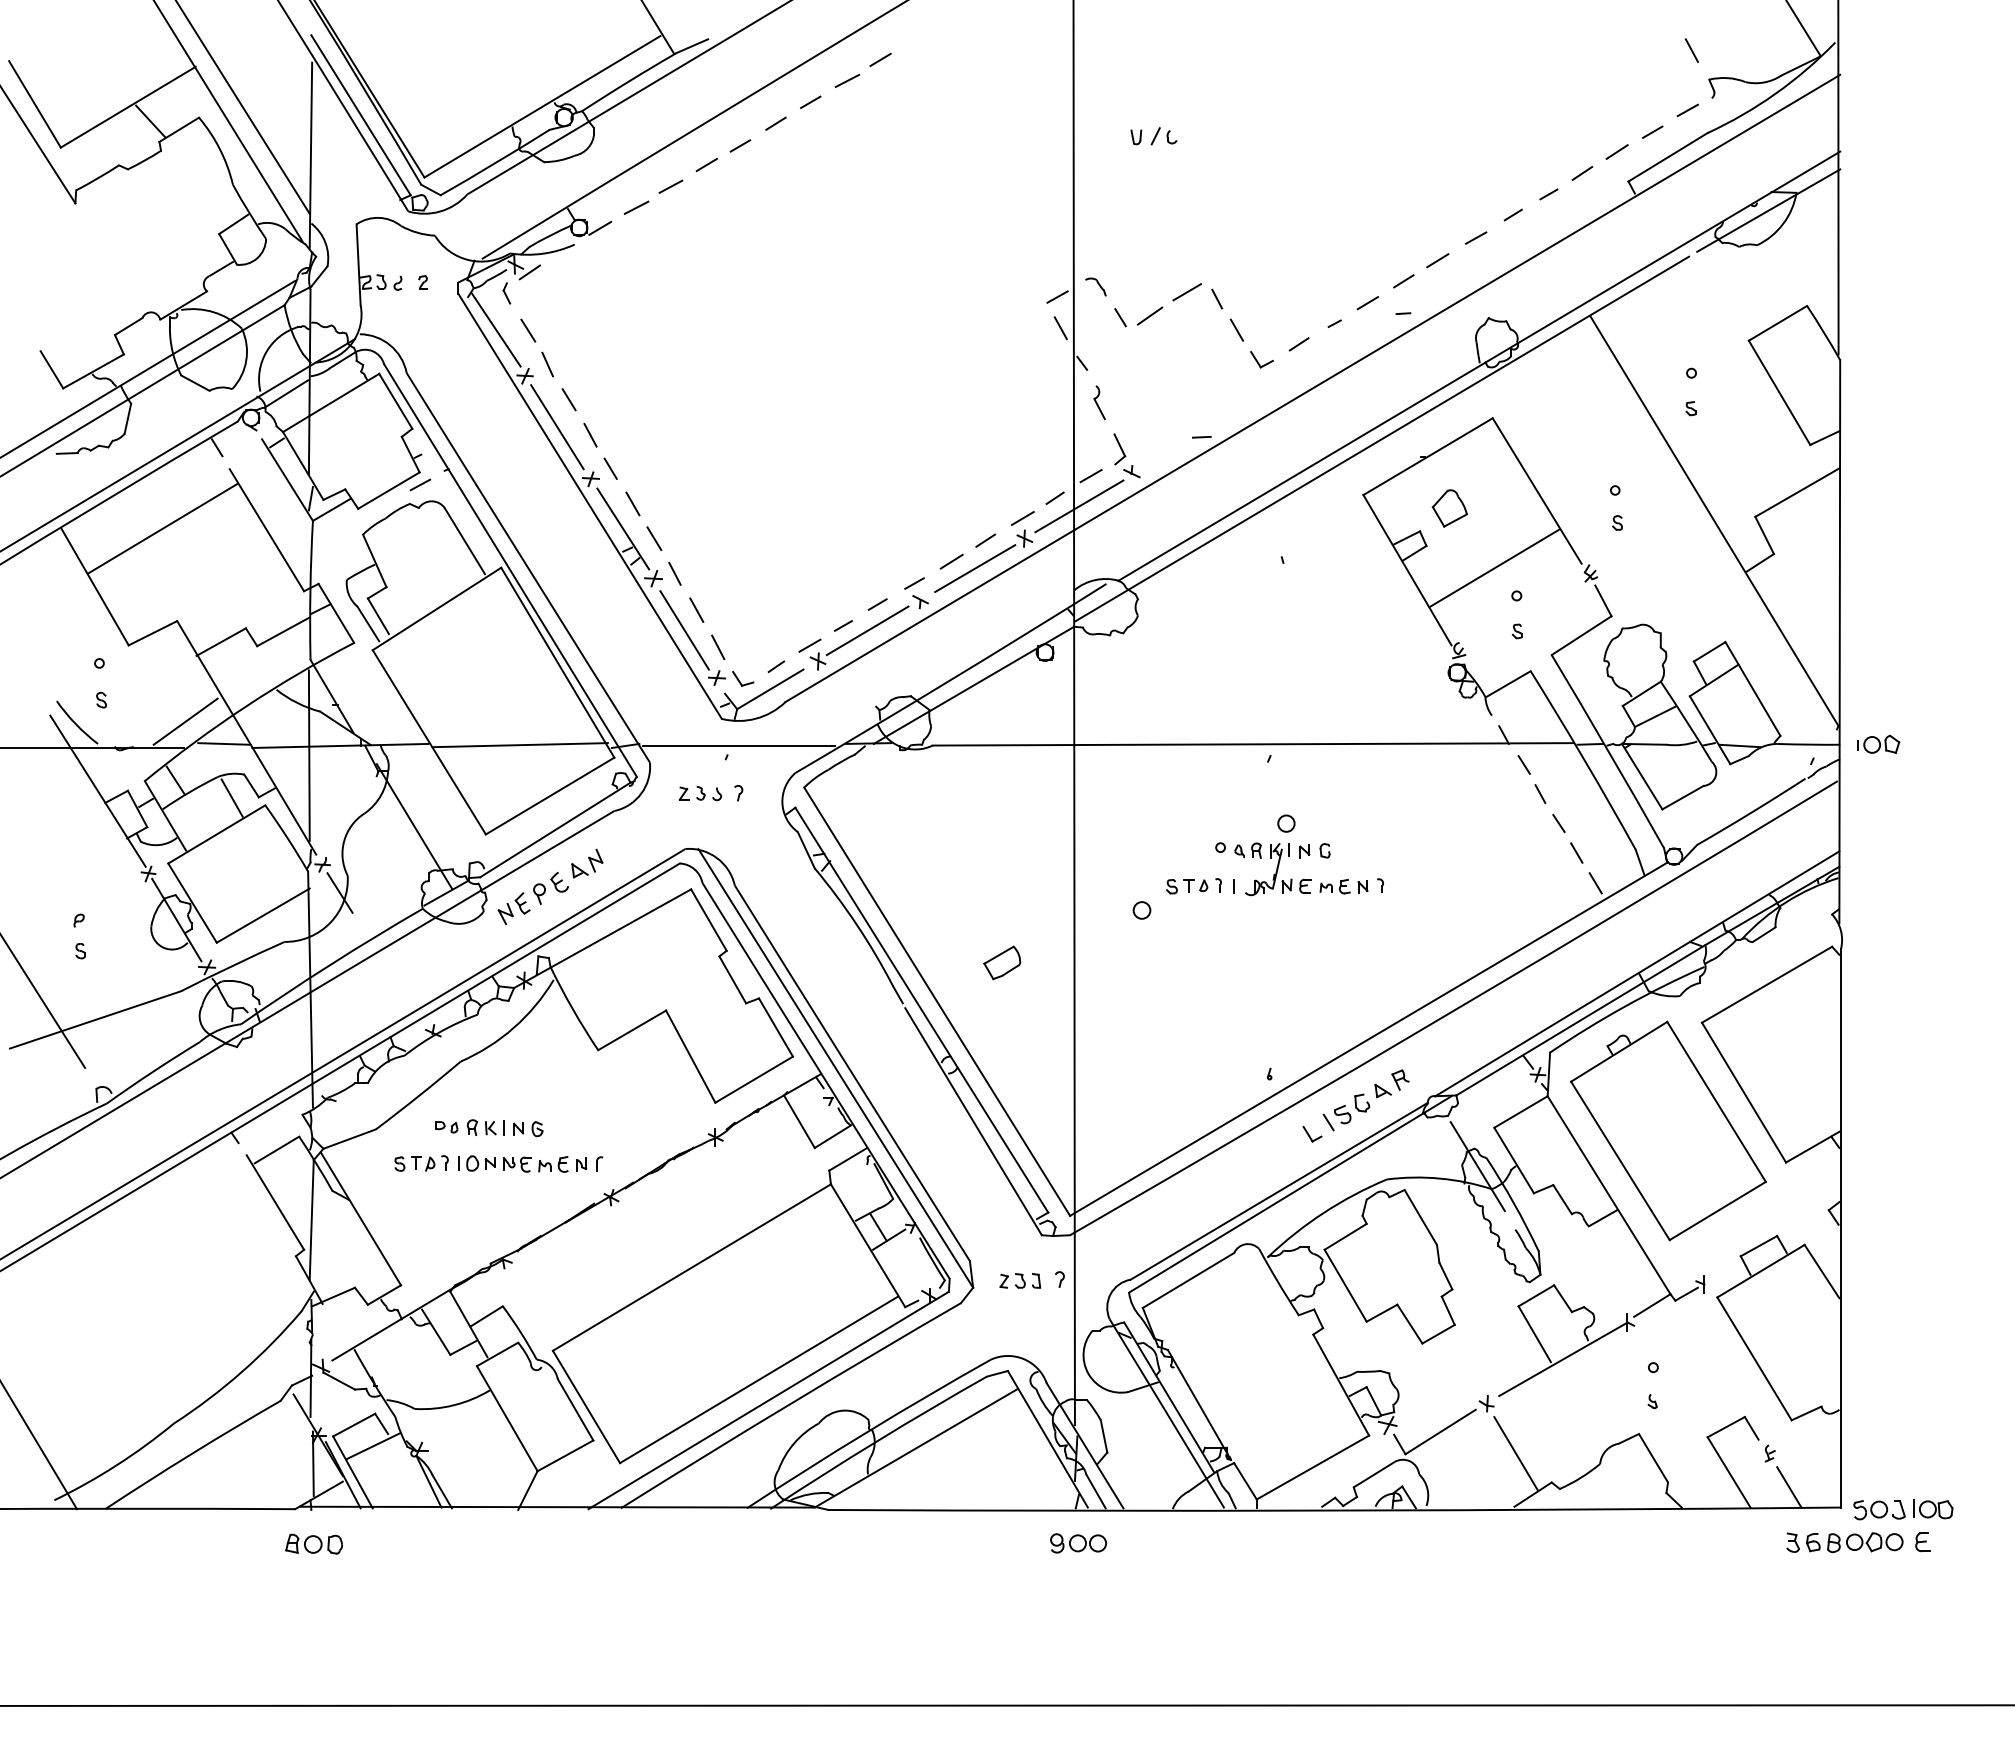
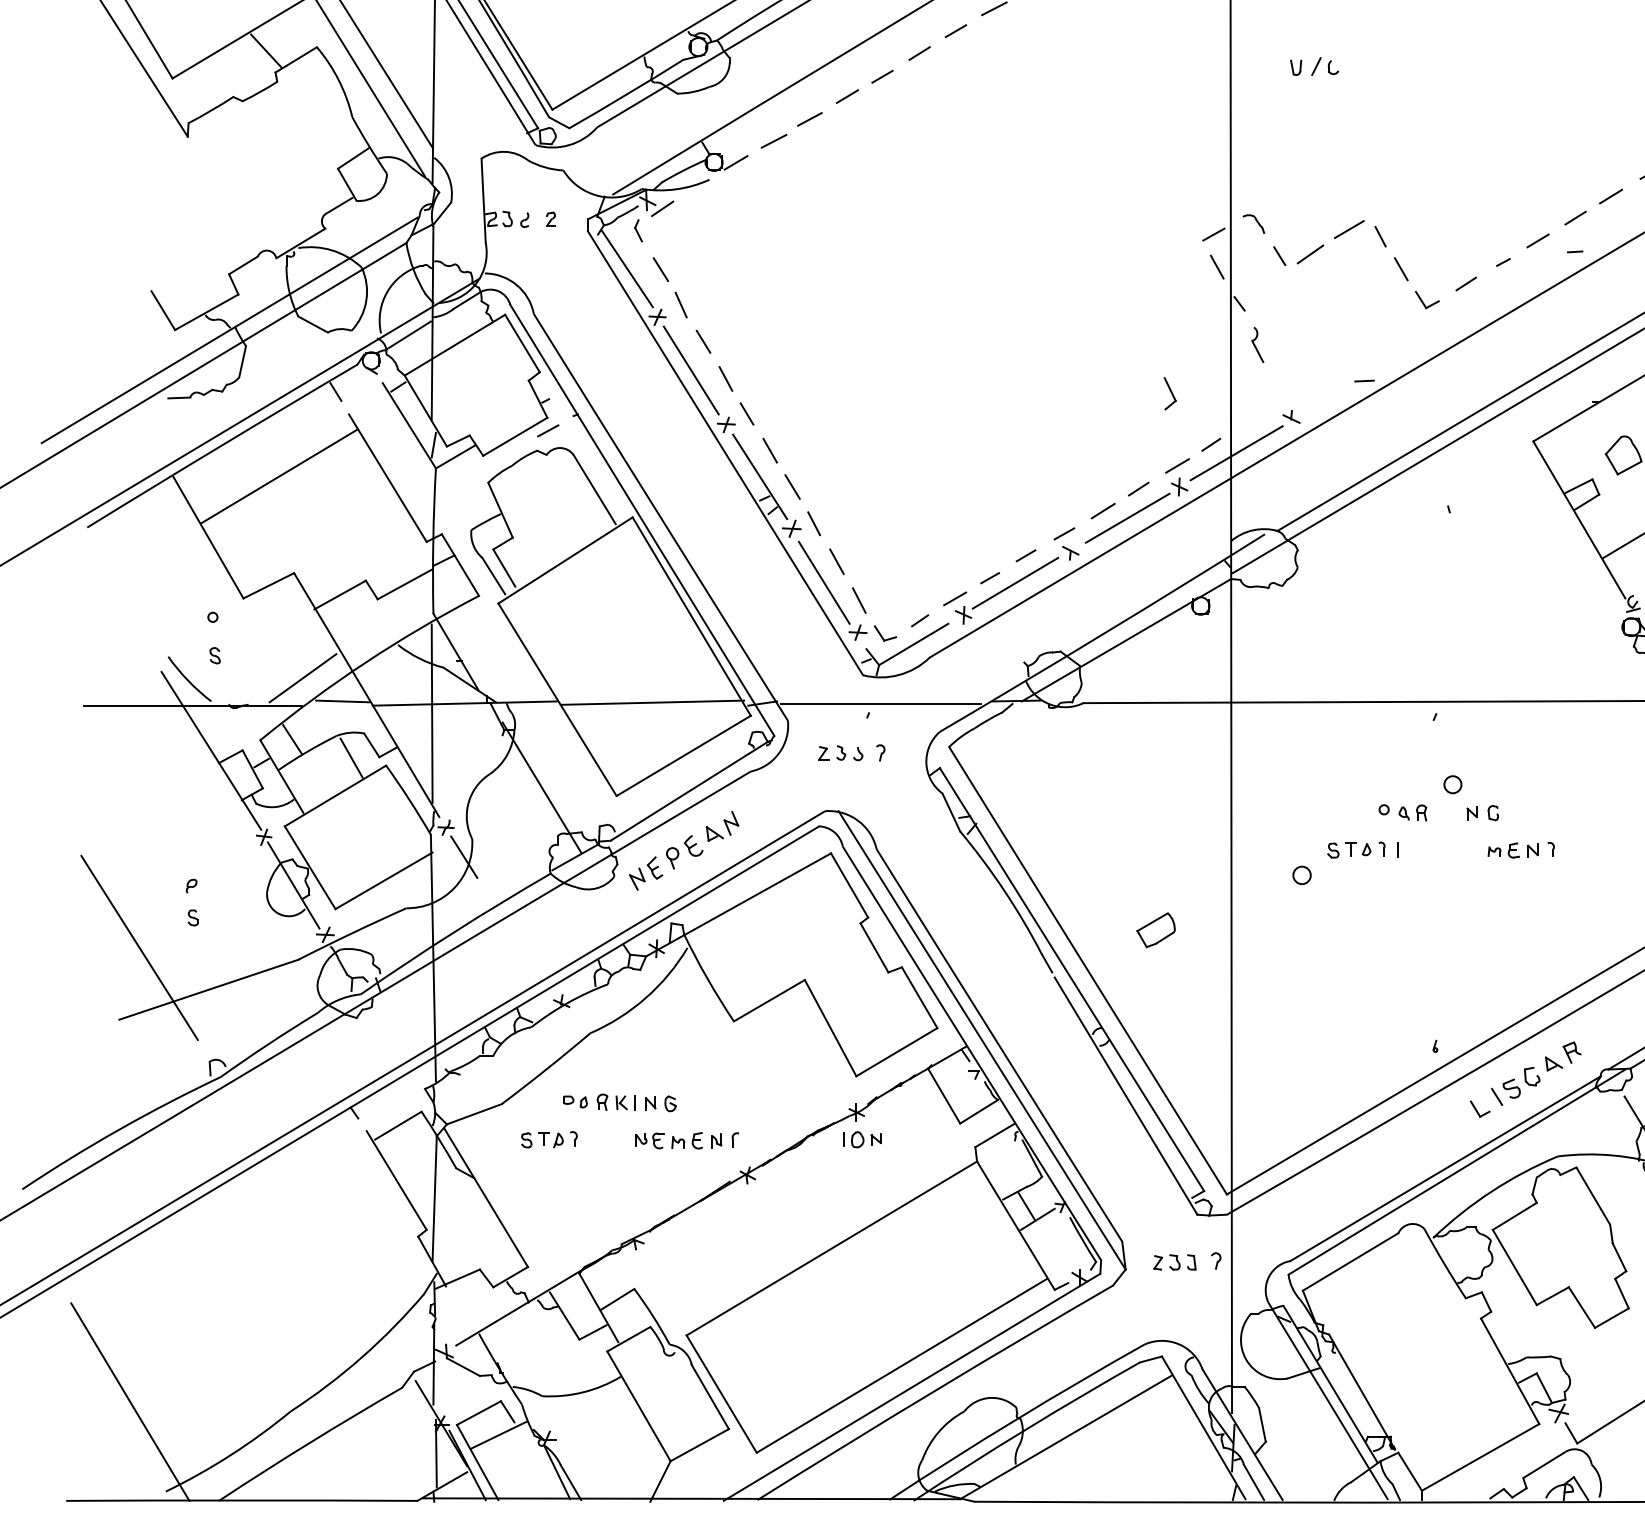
part: (1119, 449) -> (1169, 393), moved
line: (1090, 476) -> (1248, 422), removed
part: (1278, 869) -> (1444, 832), removed
part: (476, 1163) -> (861, 1139), moved

